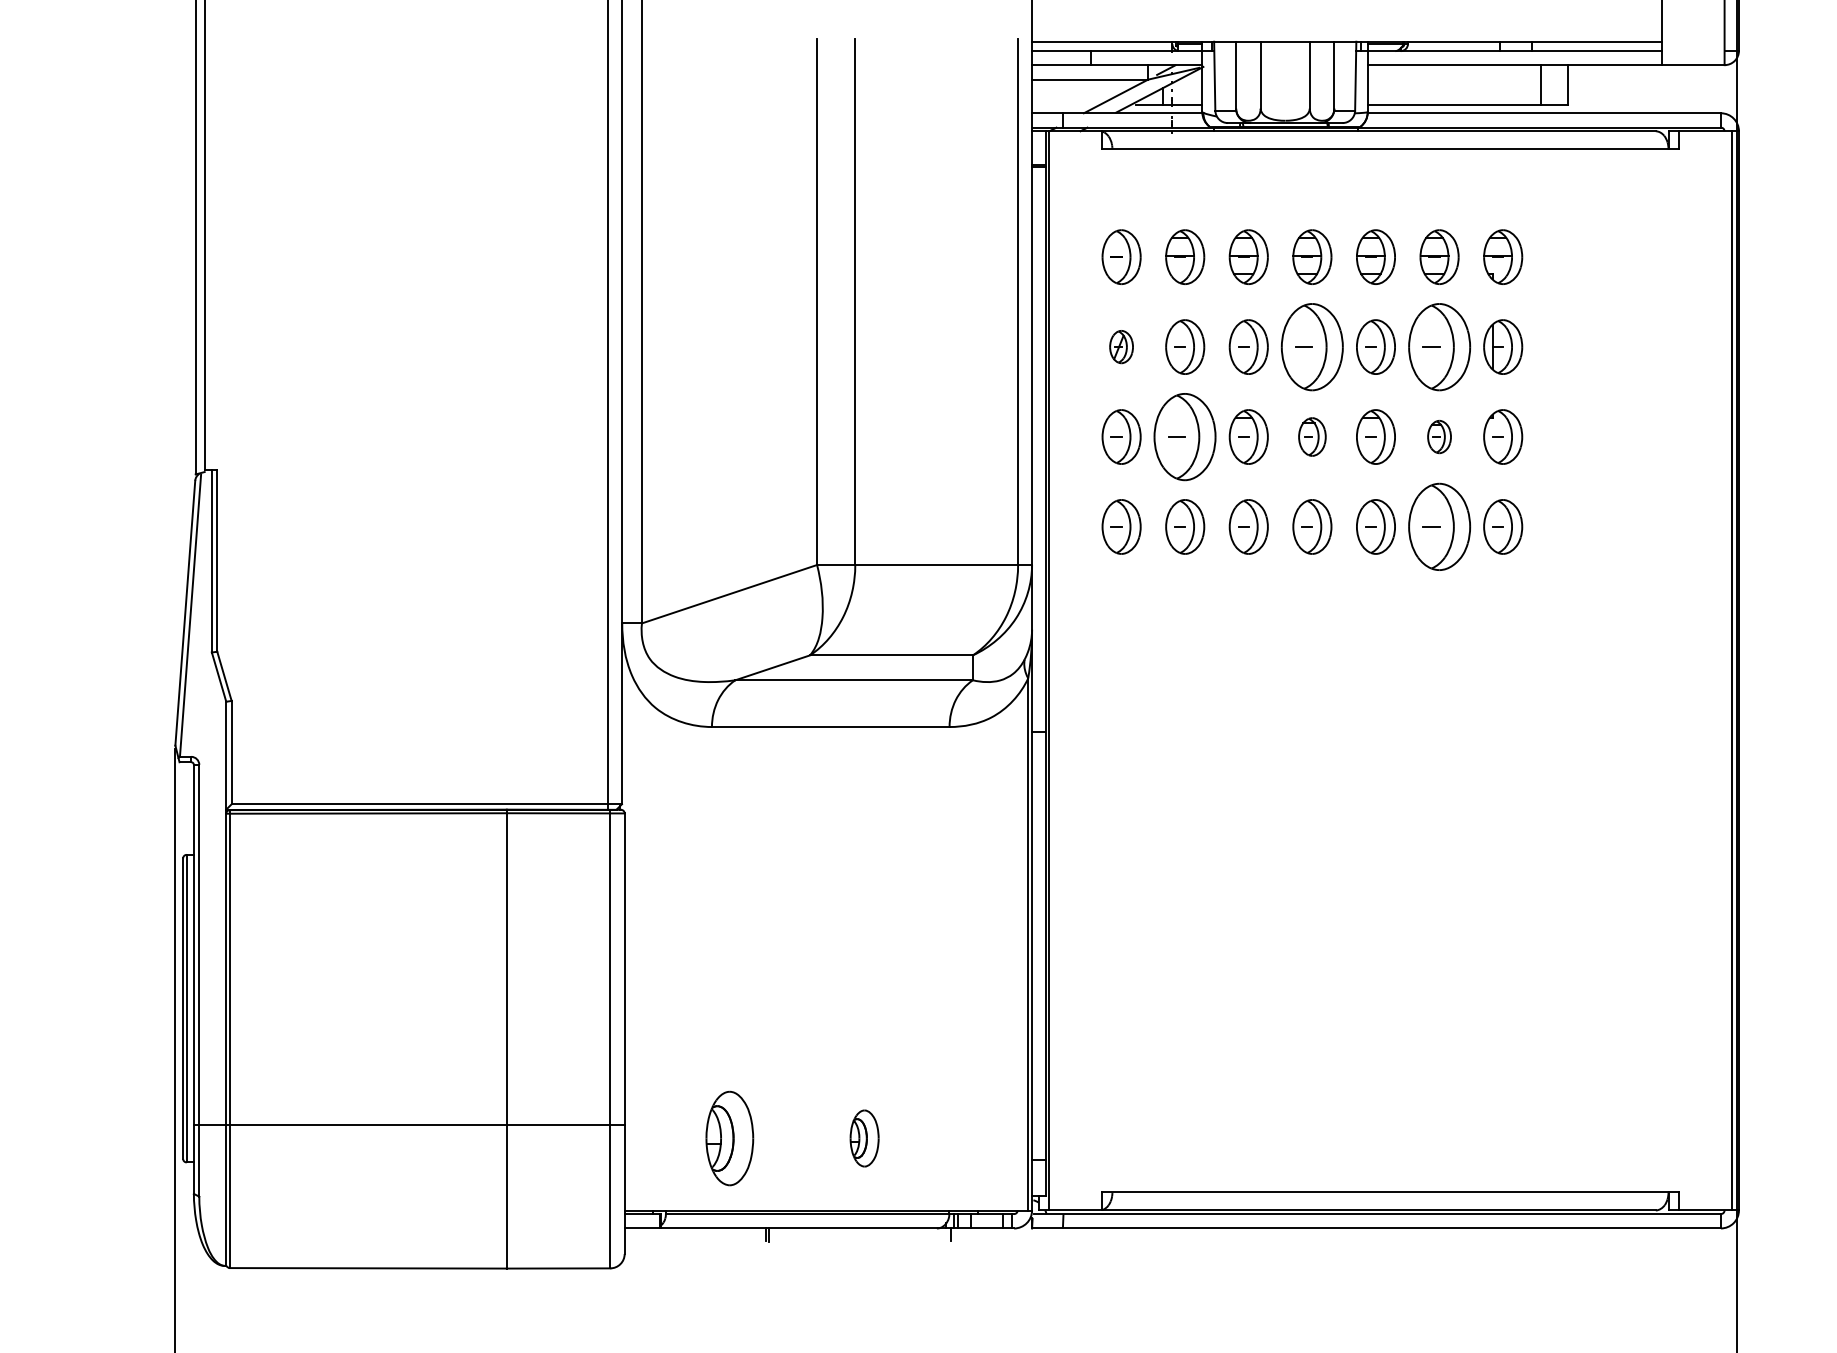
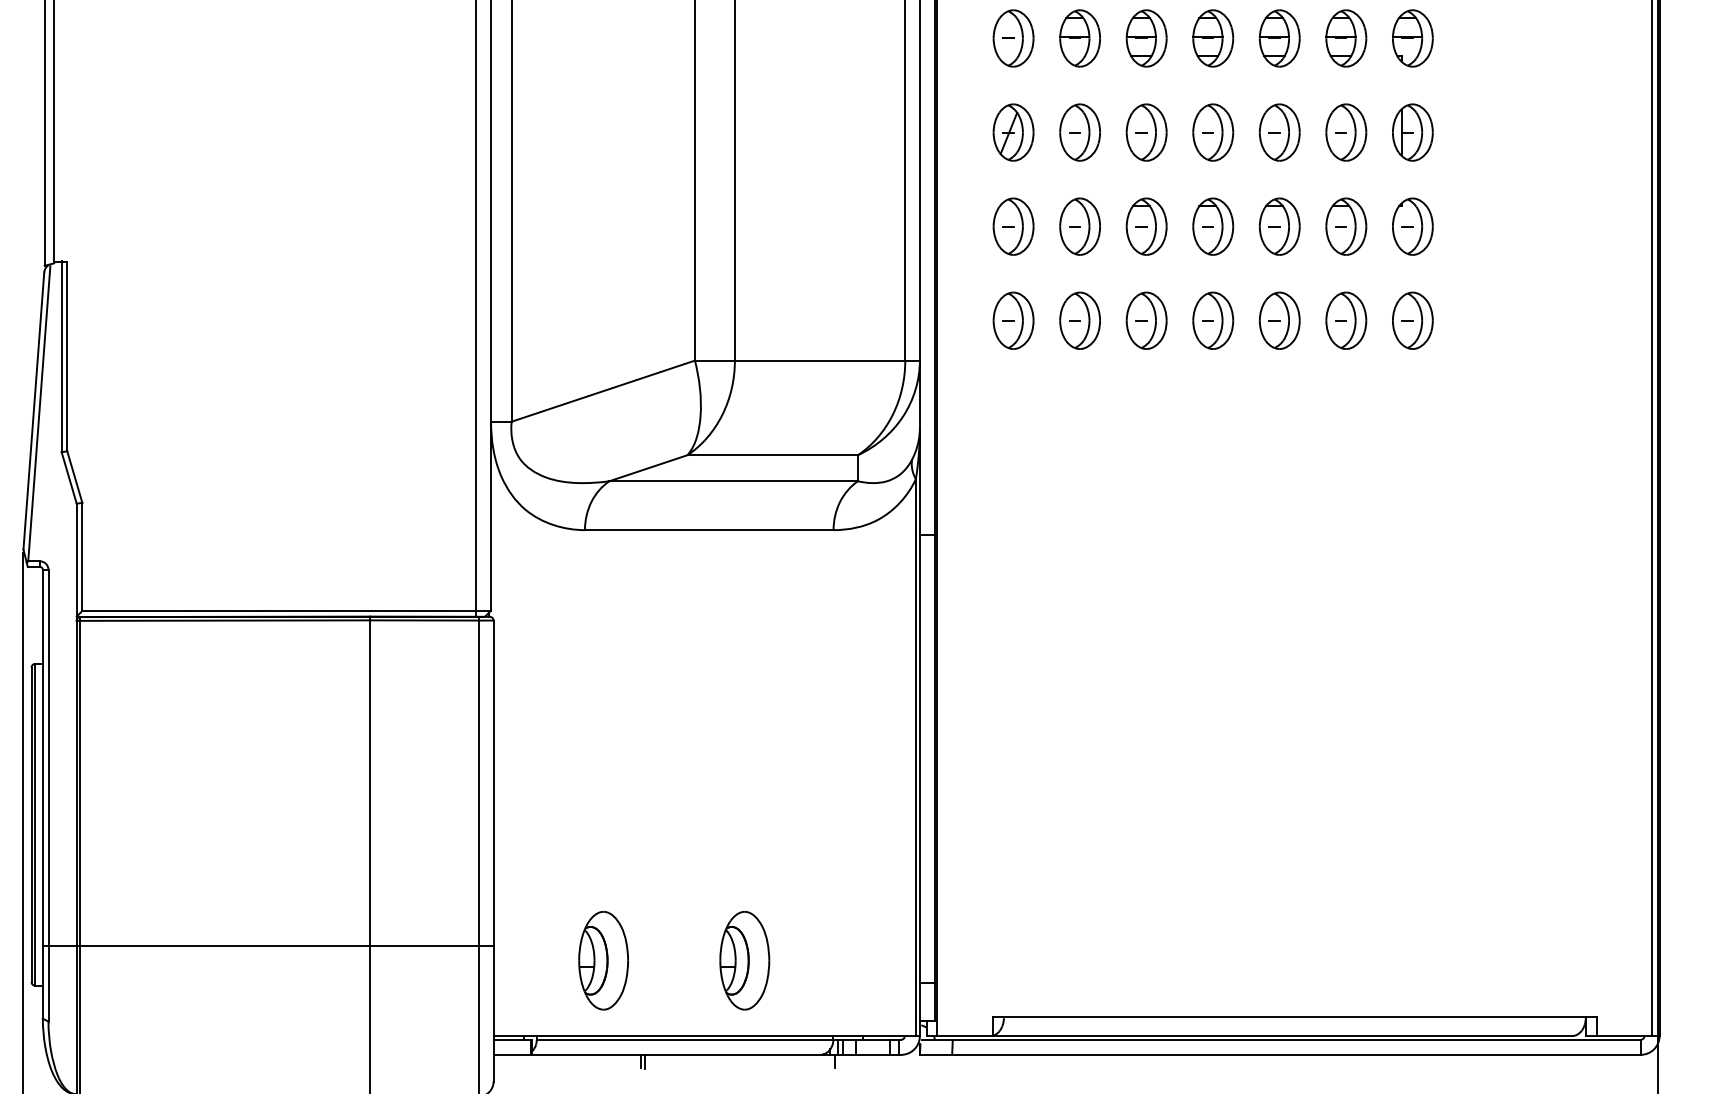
part: (1121, 346) -> (1013, 131), size x1.67
part: (1312, 346) -> (1213, 131), size x0.62
part: (1439, 346) -> (1346, 131), size x0.62
part: (1185, 436) -> (1080, 226), size x0.62
part: (1312, 436) -> (1213, 226), size x1.43
part: (1439, 436) -> (1346, 226), size x1.67
part: (1439, 526) -> (1346, 320), size x0.62
part: (864, 1138) -> (744, 960), size x1.67

